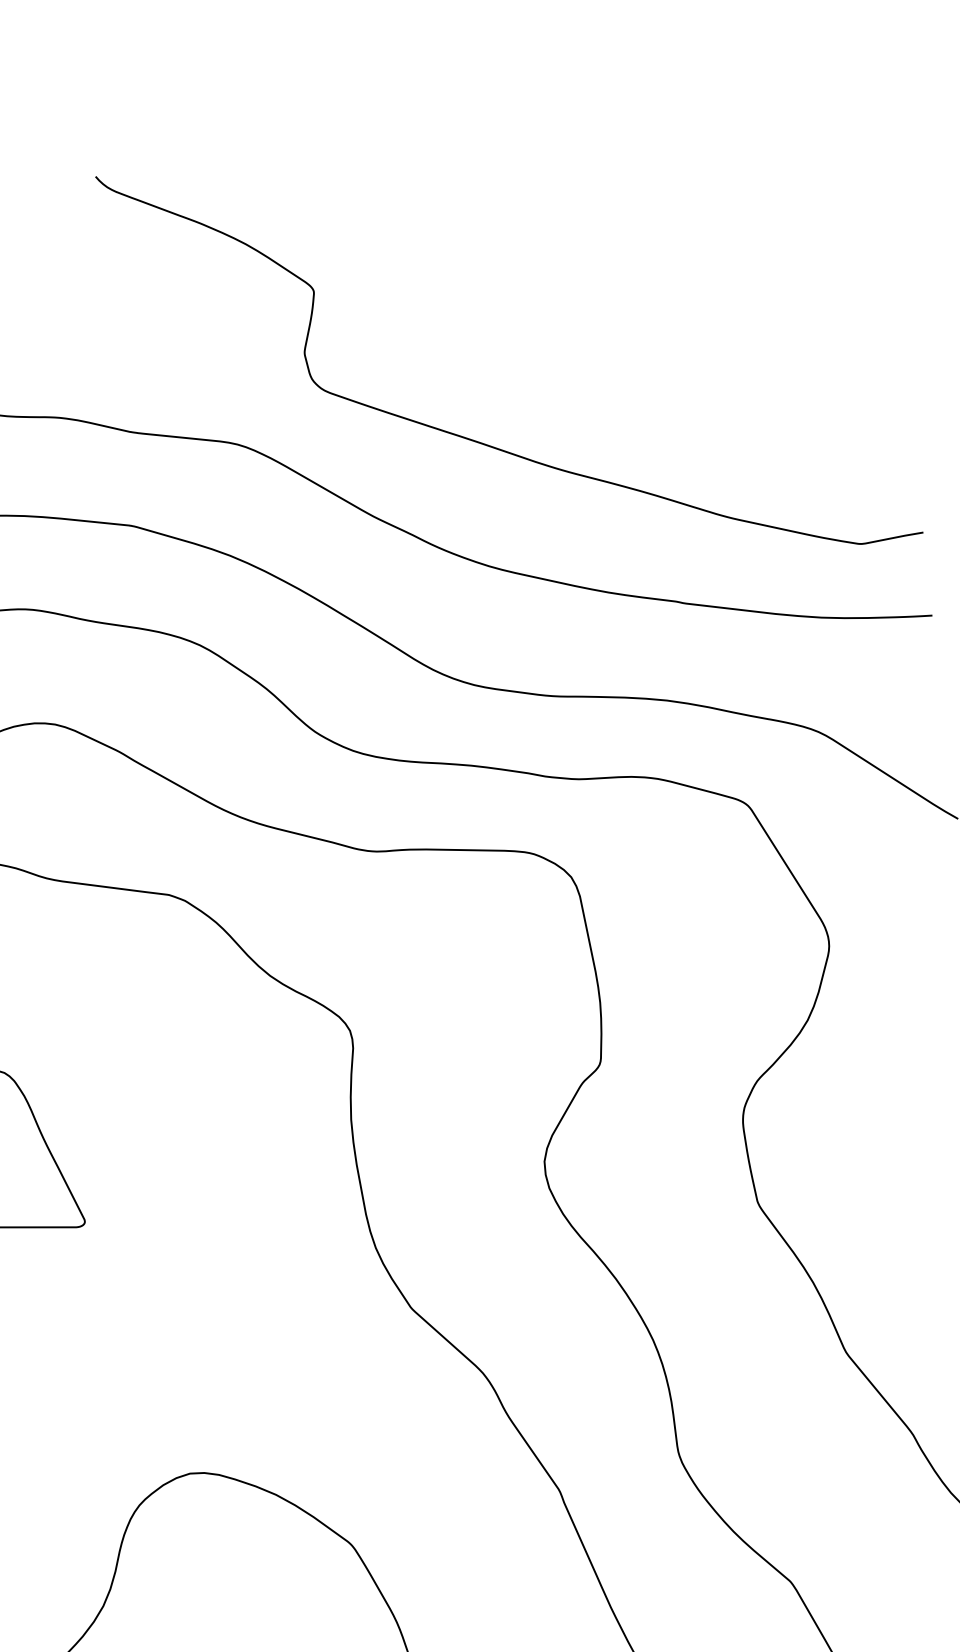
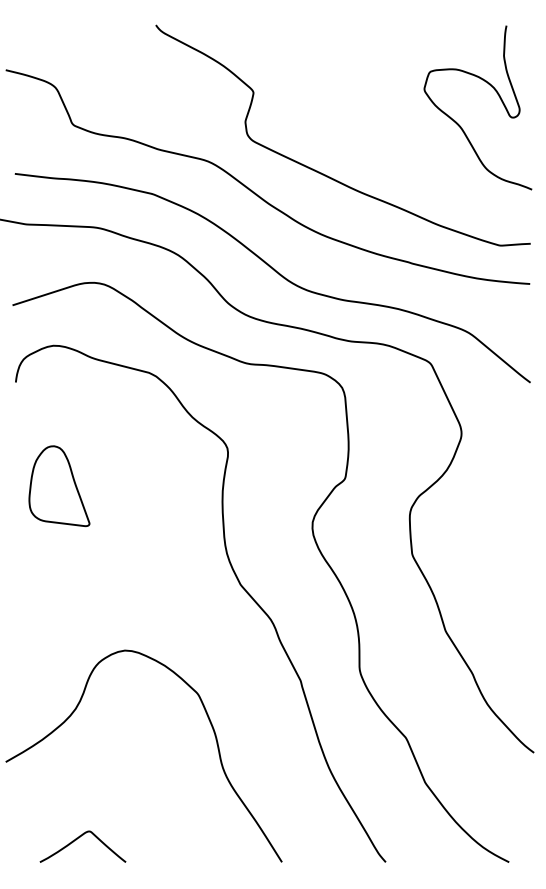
curve: (814, 231) -> (496, 93), added

